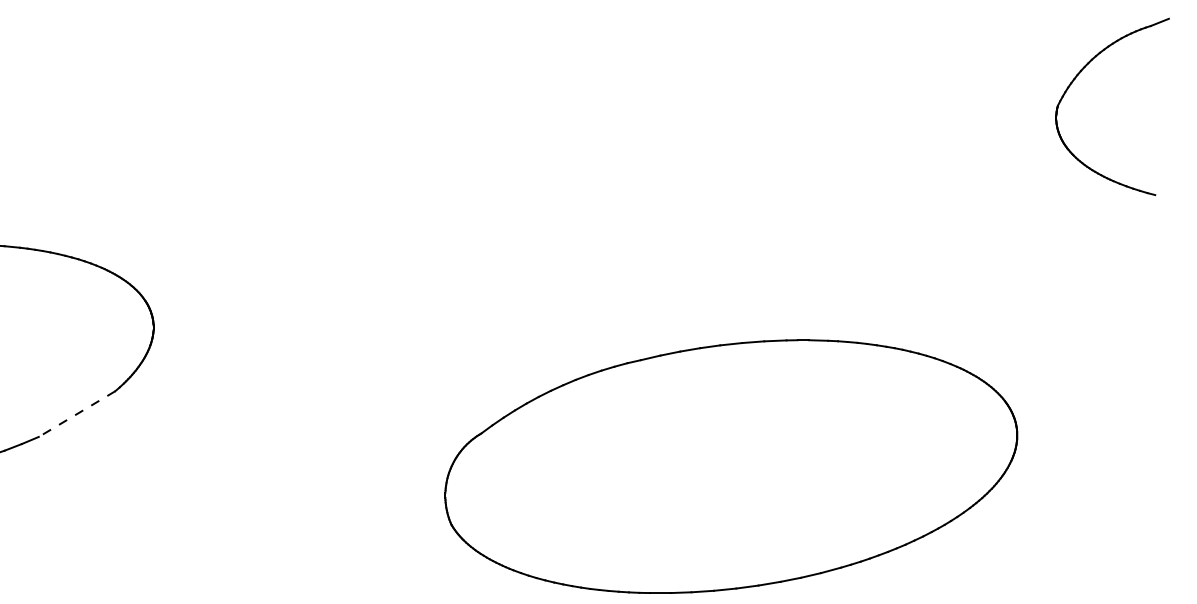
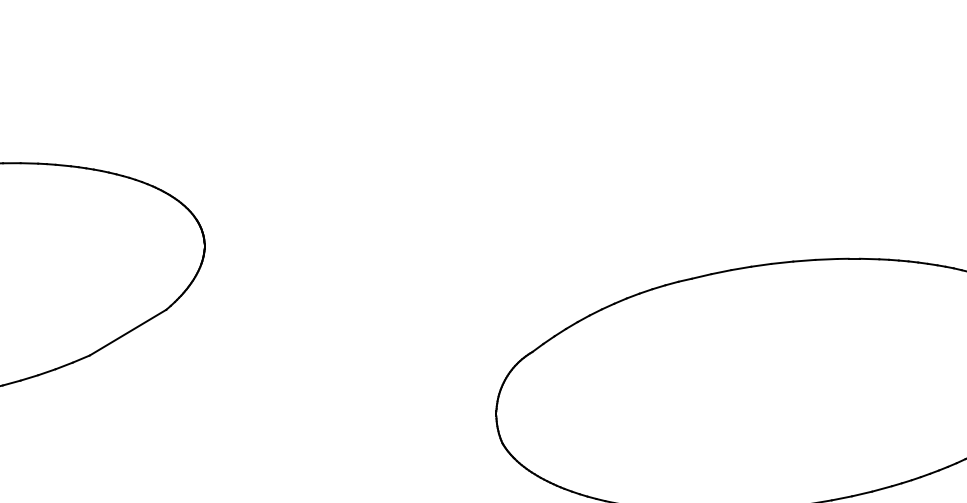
line: (77, 414) -> (128, 333), dashed -> solid

